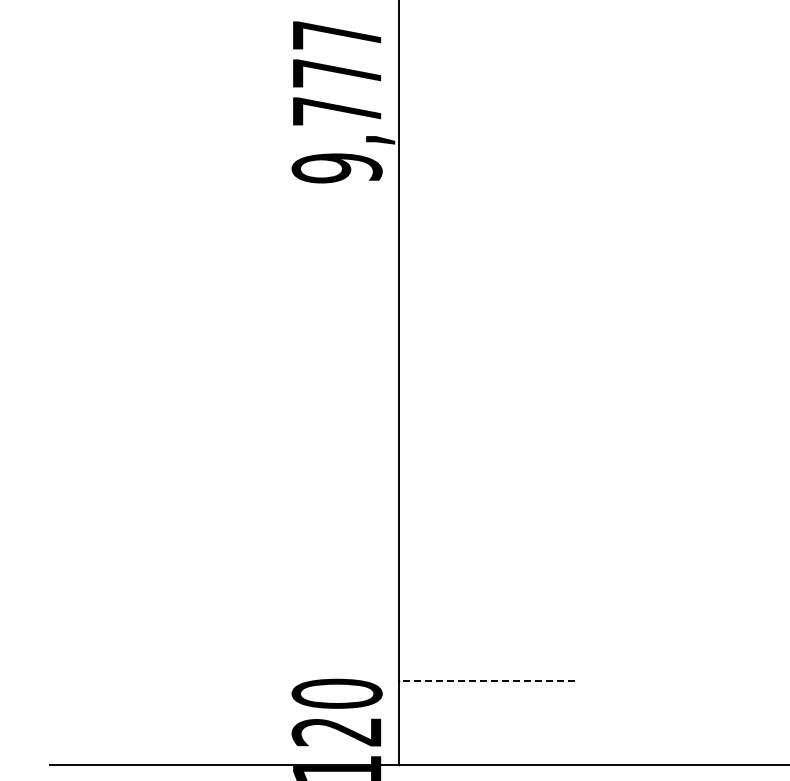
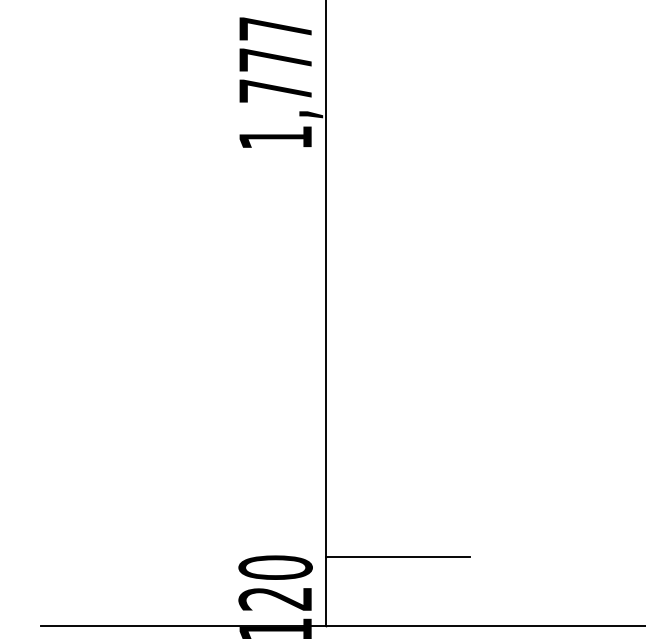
text: (336, 168) -> (275, 137), 9,777 -> 1,777
line: (486, 680) -> (397, 556), dashed -> solid

